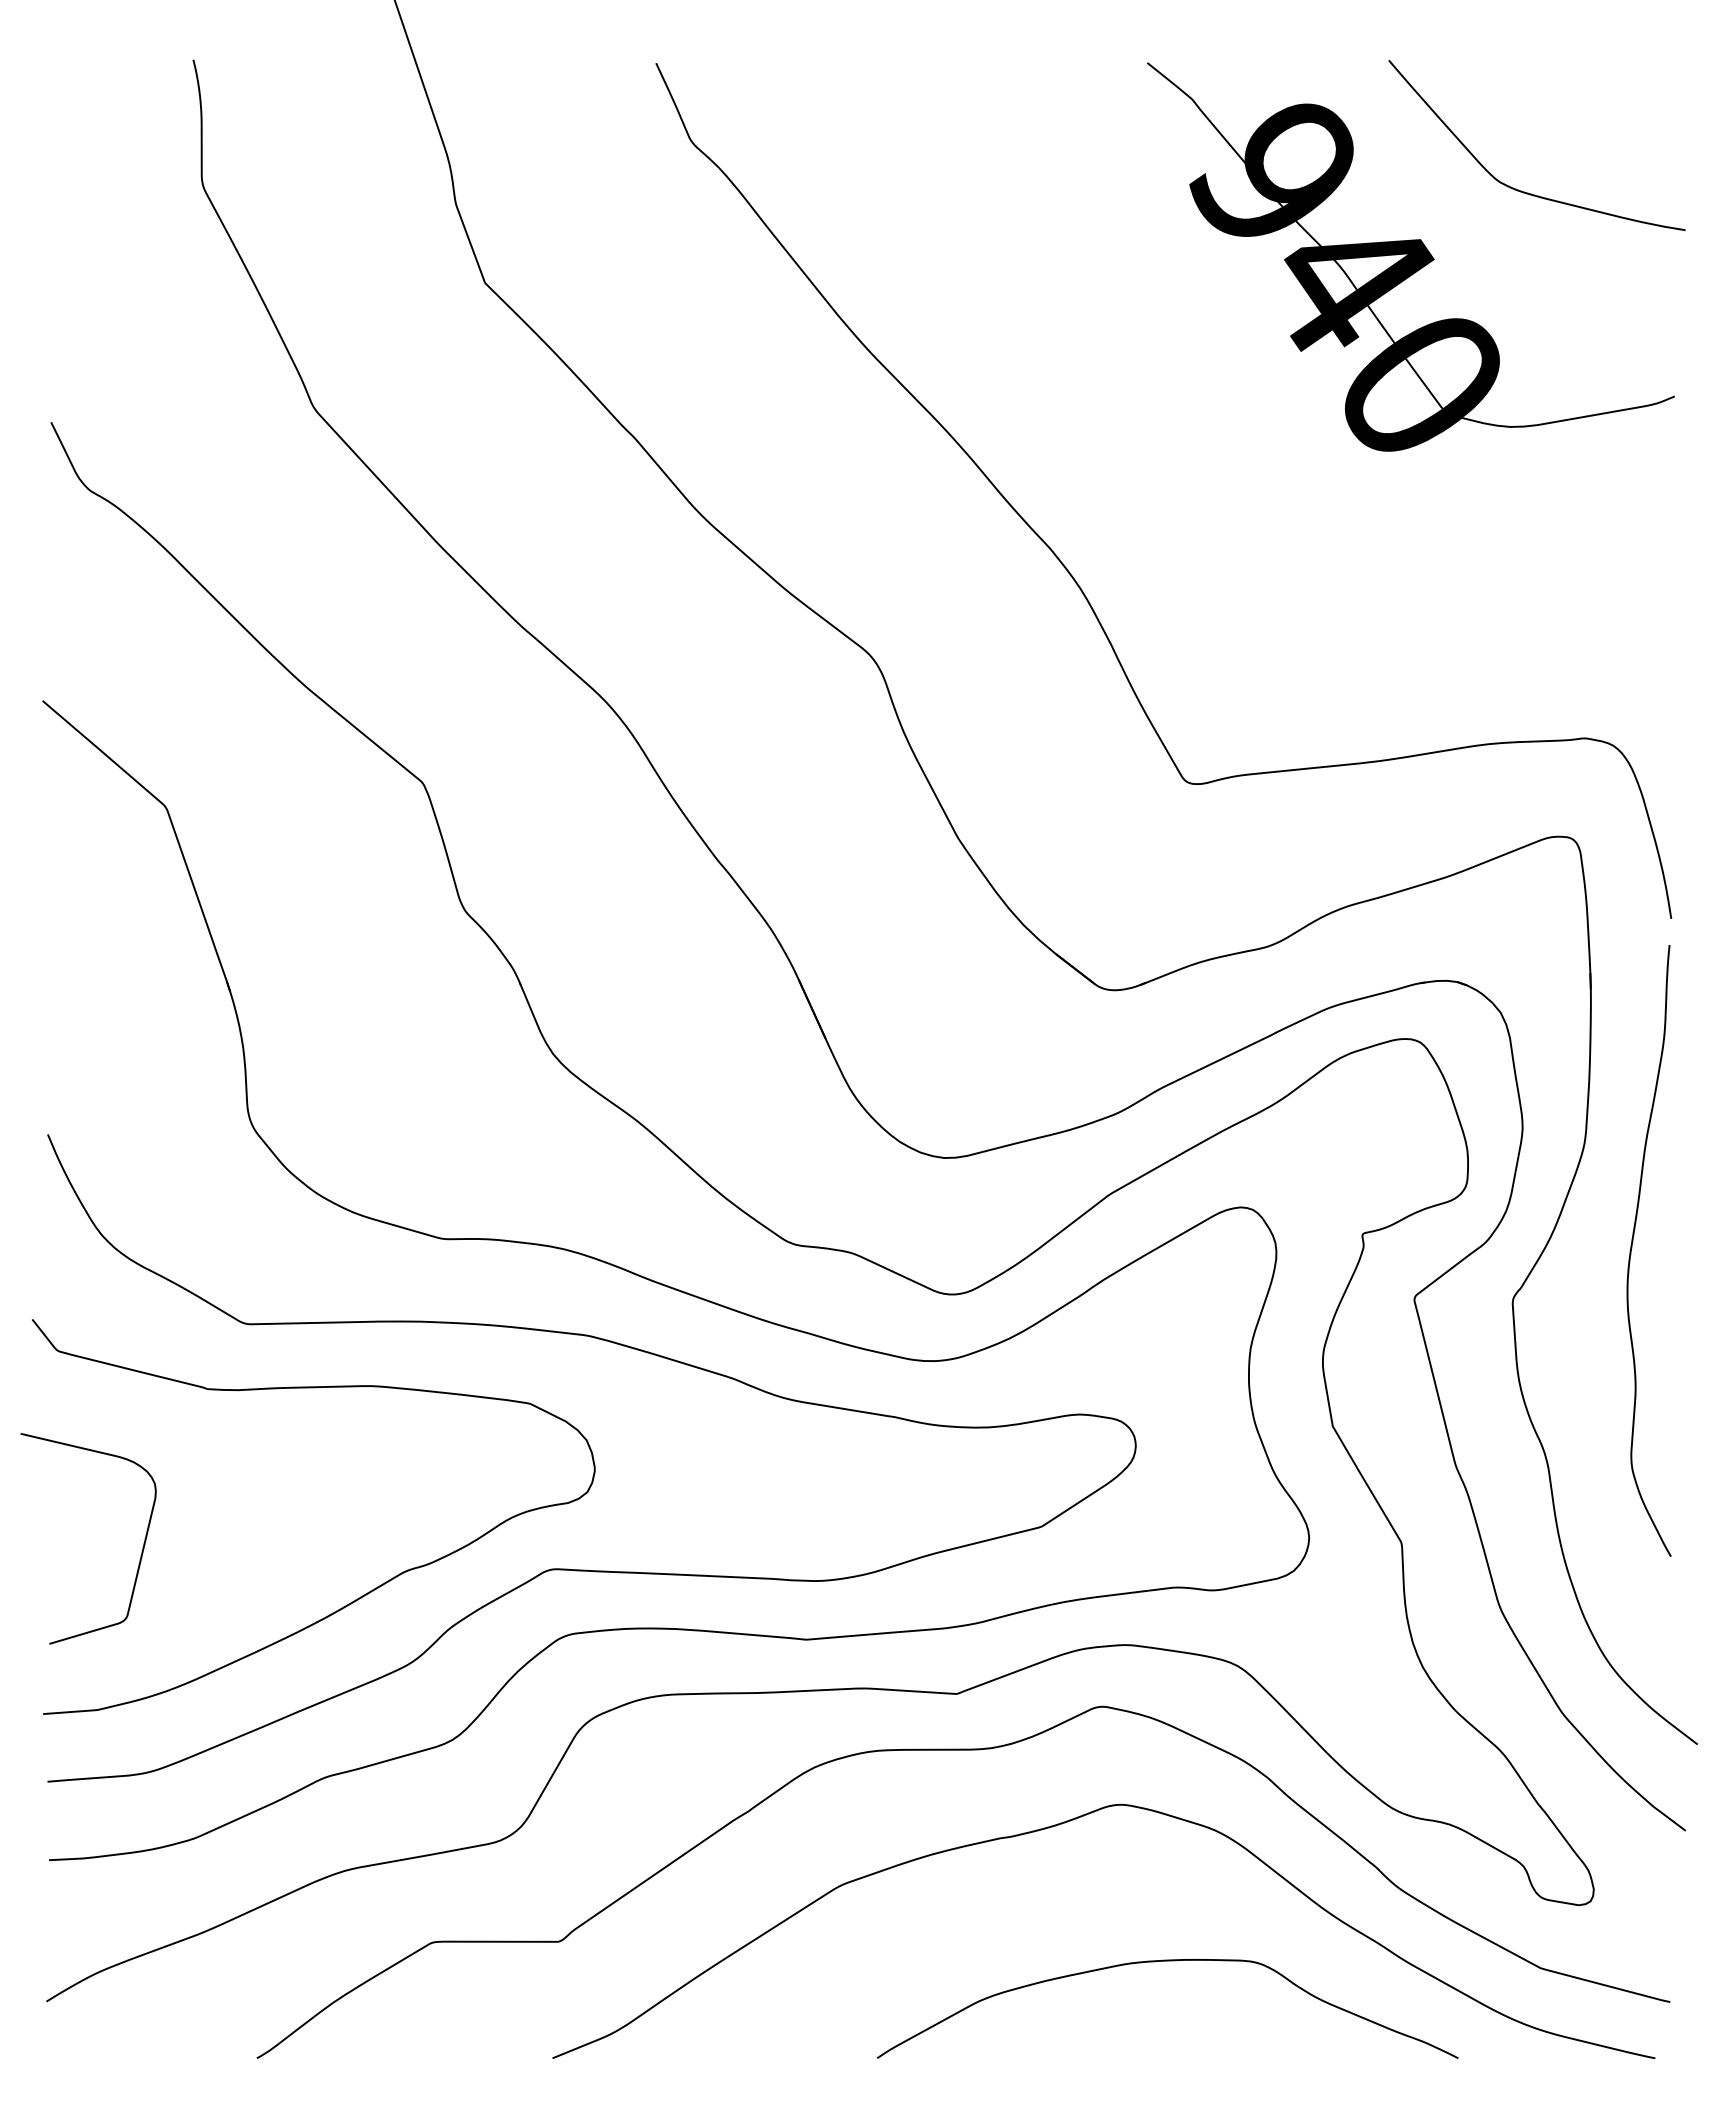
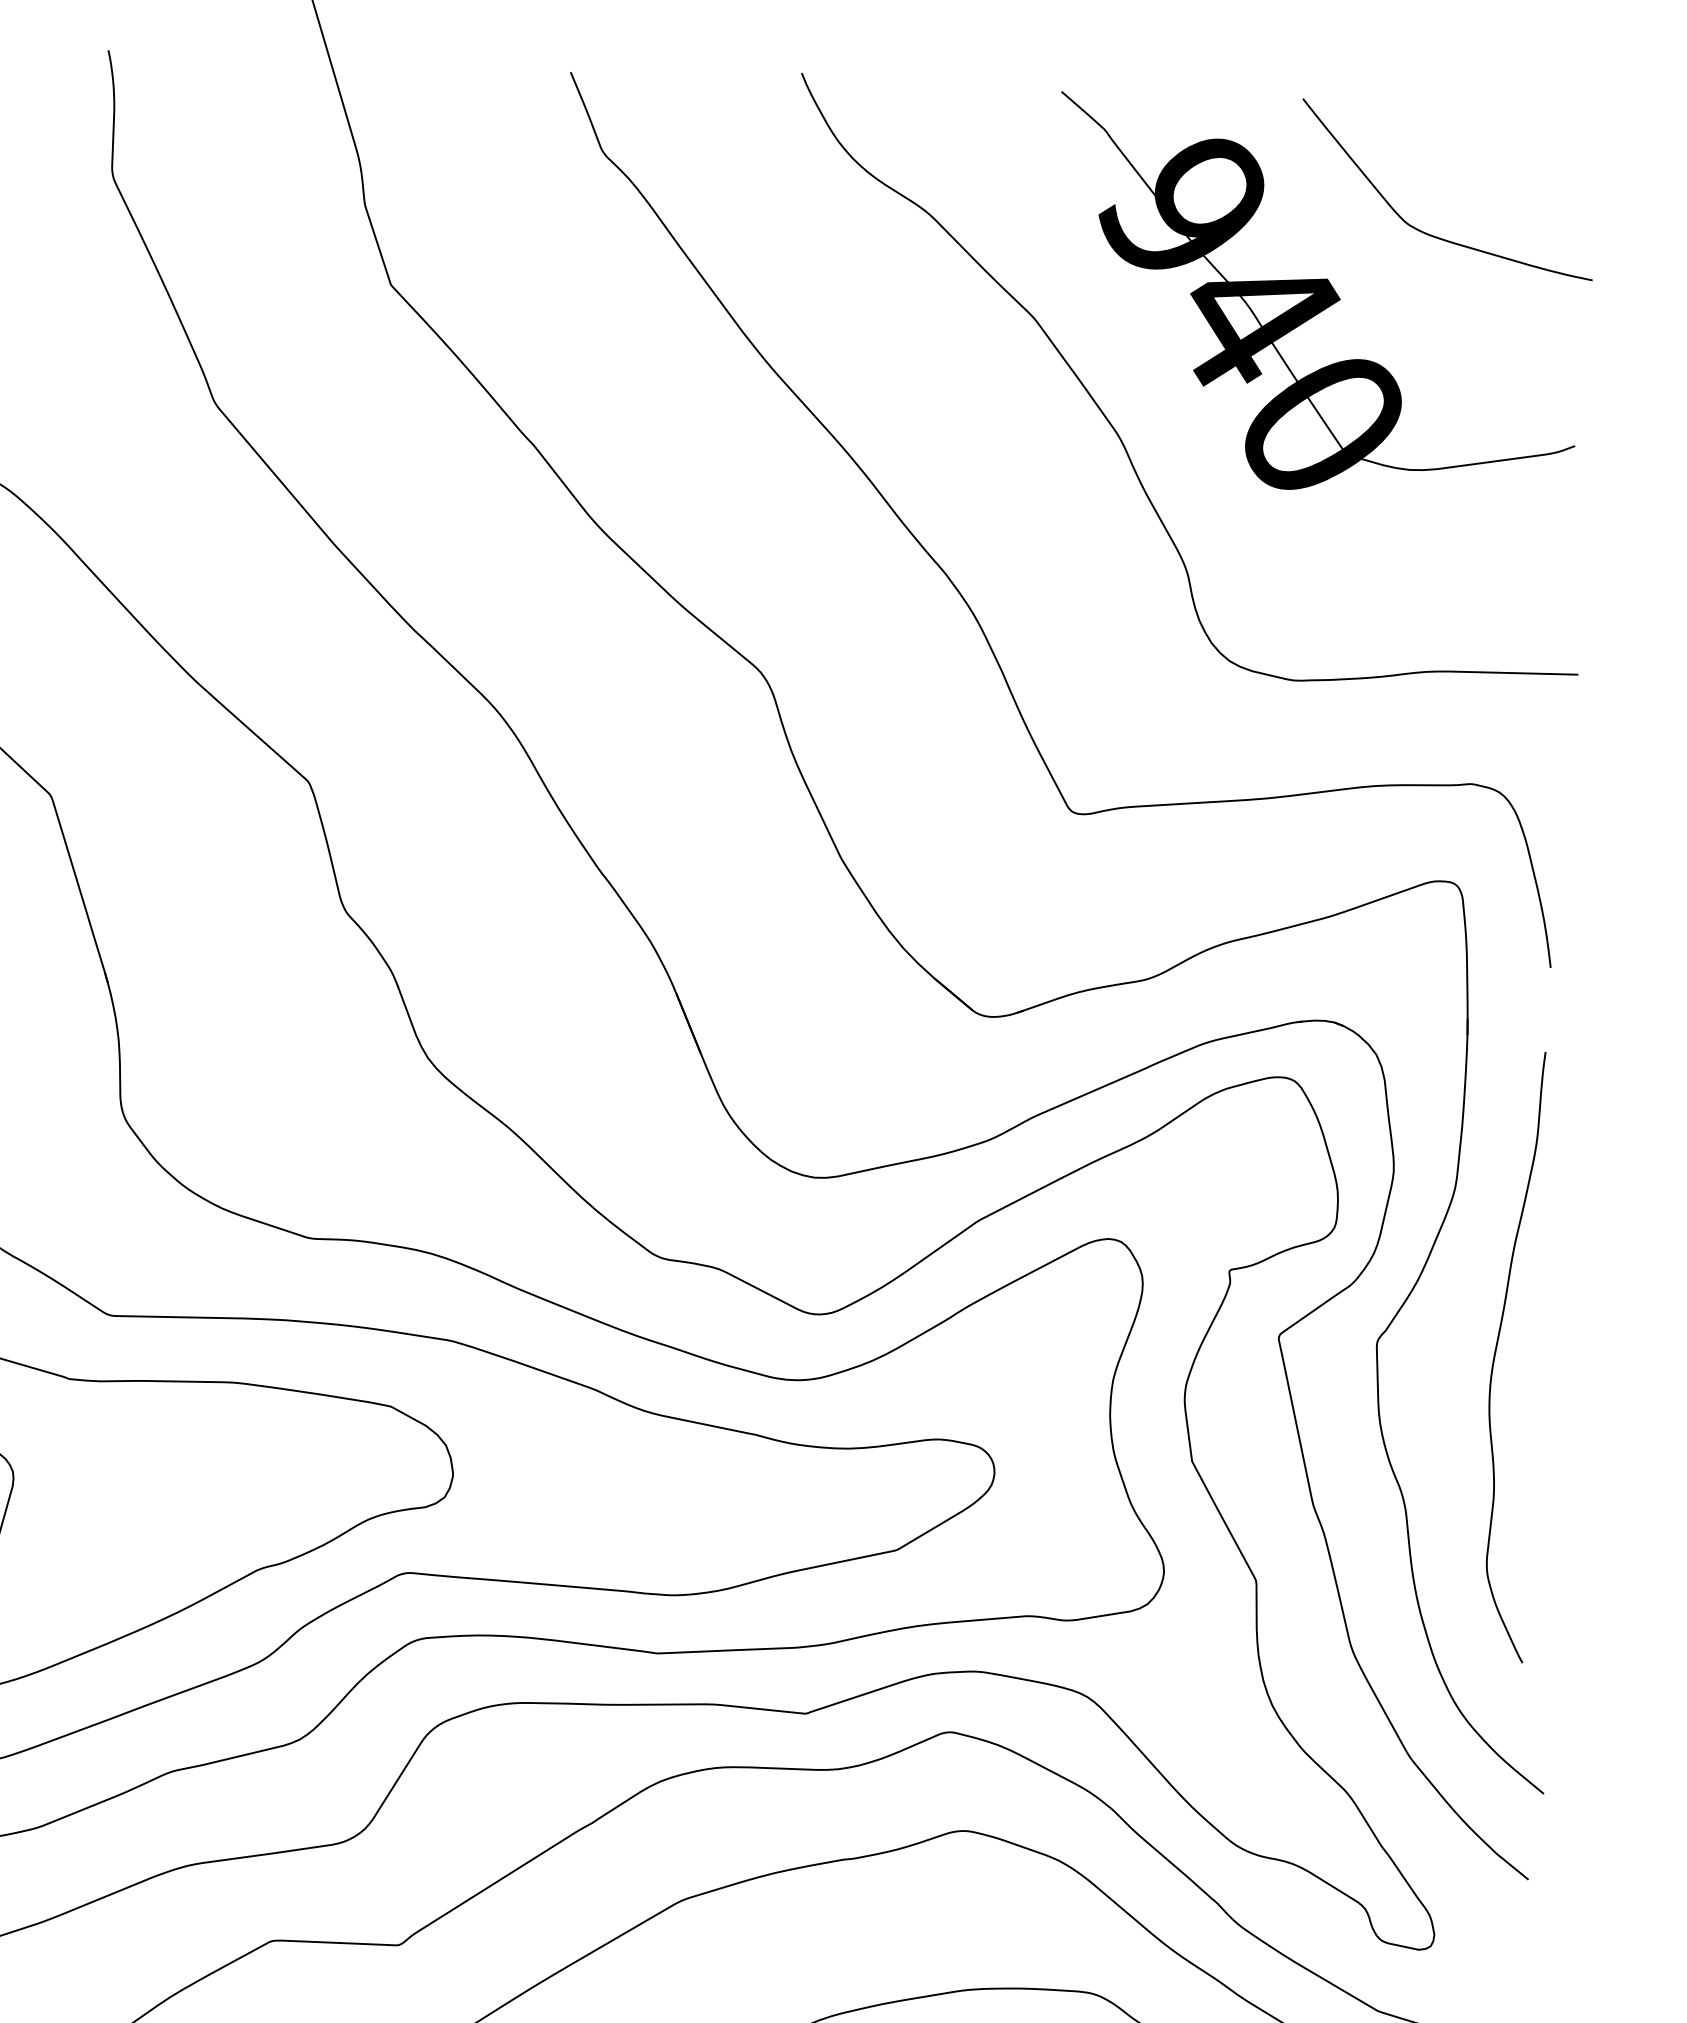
curve: (1217, 401) -> (1118, 432), added
curve: (1632, 1248) -> (1496, 1353), moved

